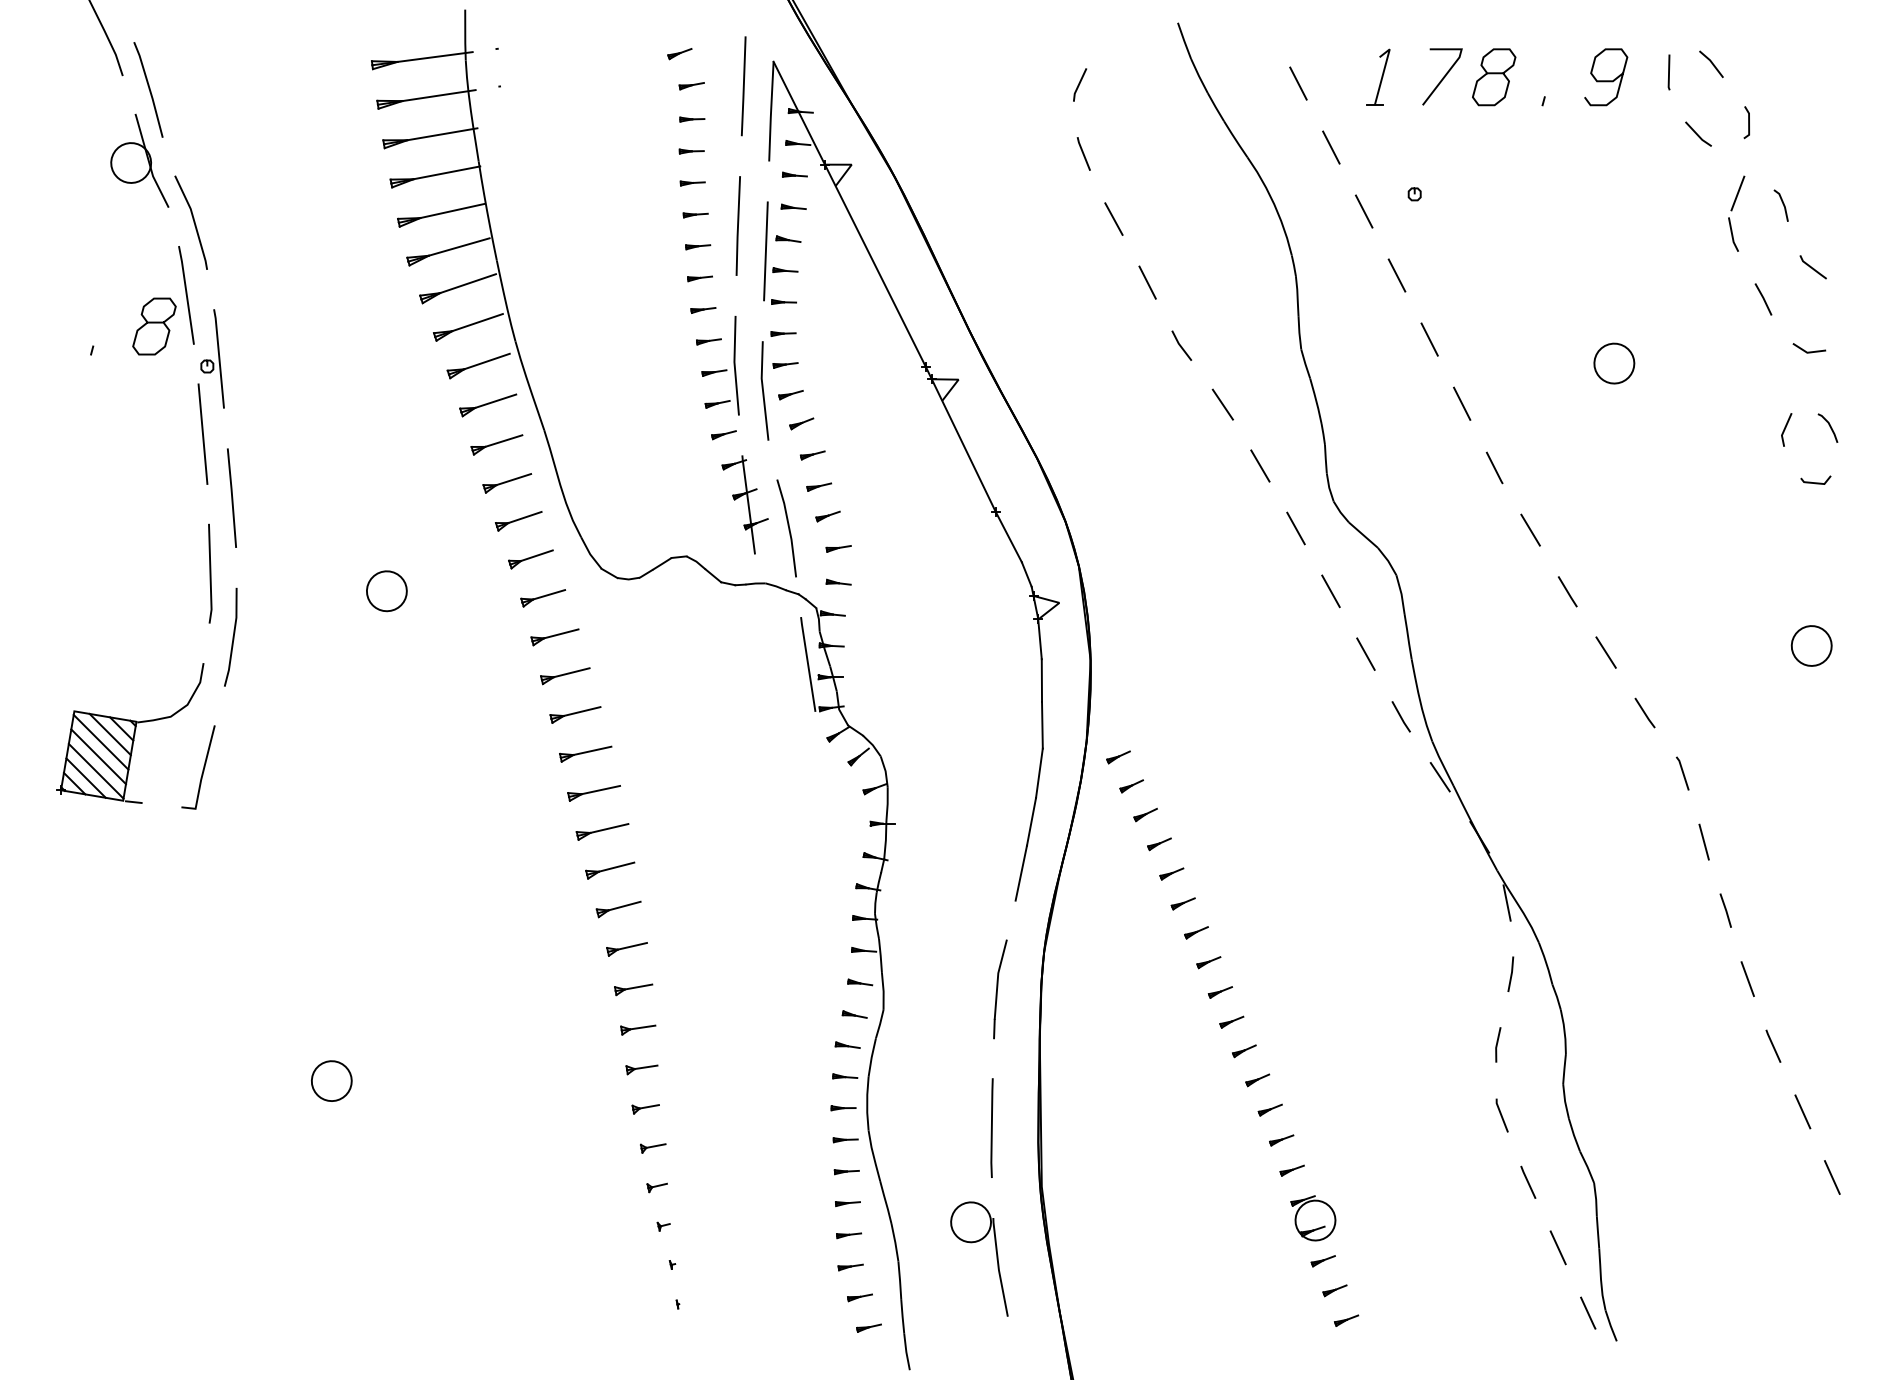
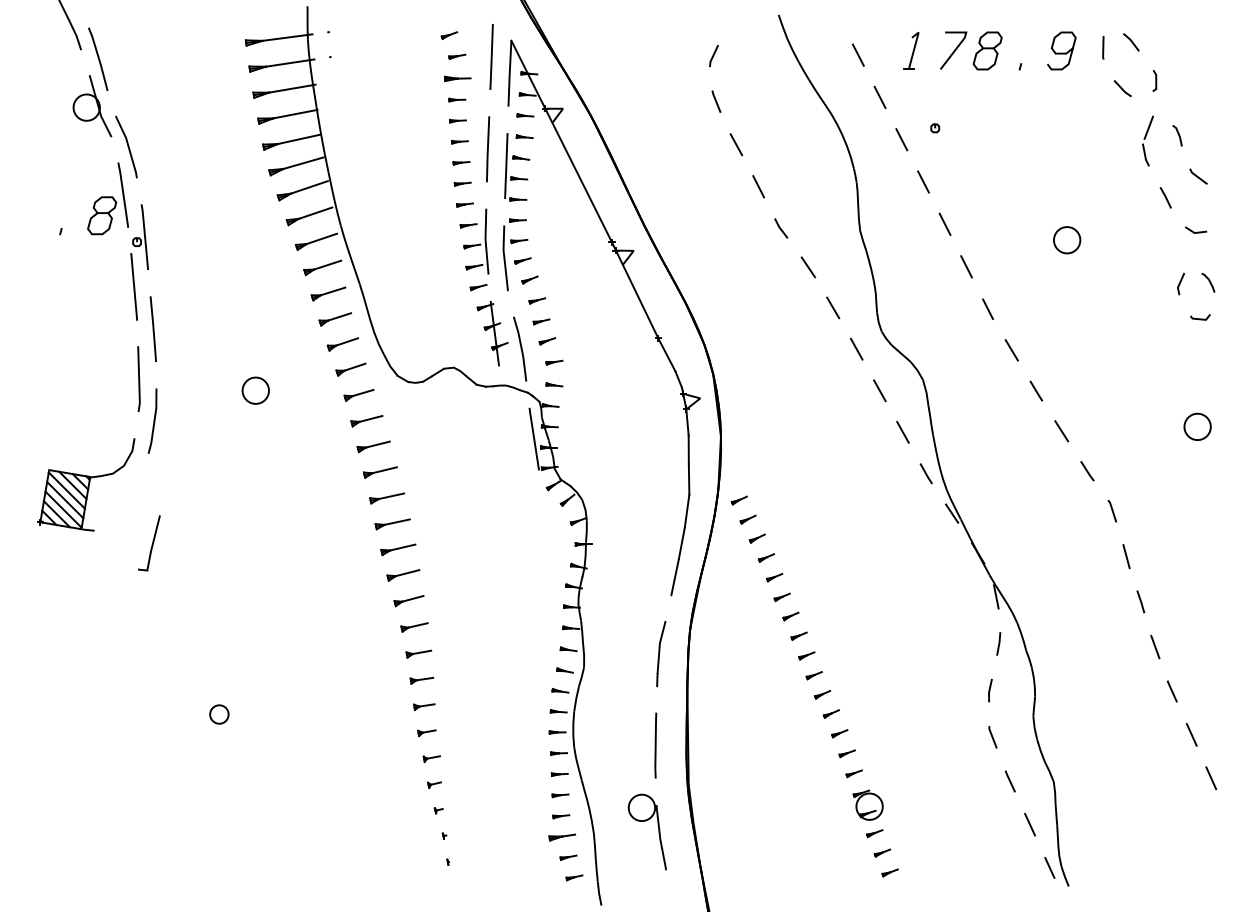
part: (692, 118) -> (457, 78), size x1.6
line: (201, 769) -> (151, 544), moved
part: (332, 1081) -> (219, 714), size x0.7
part: (850, 1267) -> (562, 837), size x1.6

